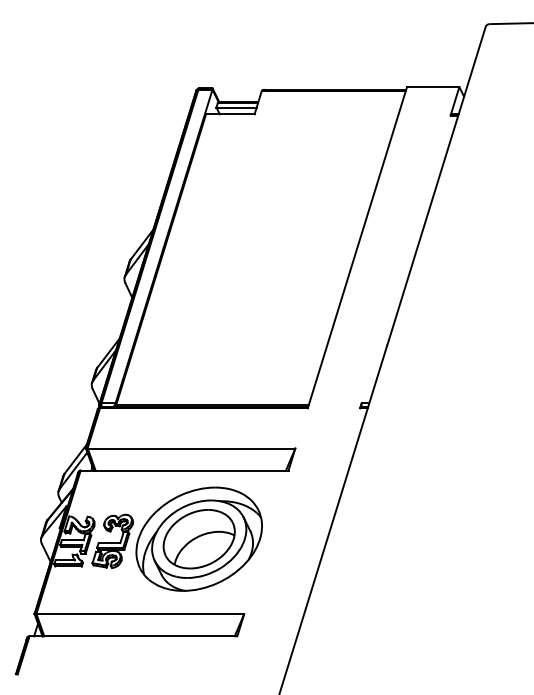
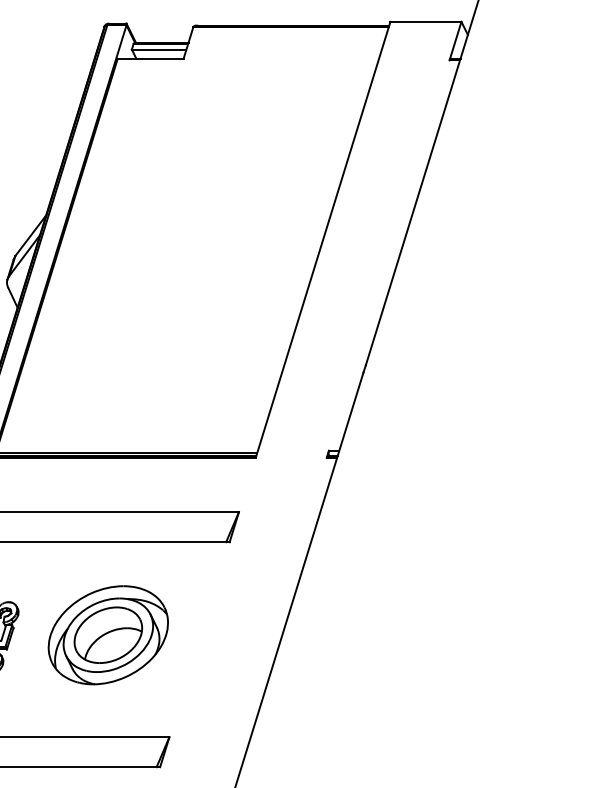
part: (198, 538) -> (107, 634), size x0.7

